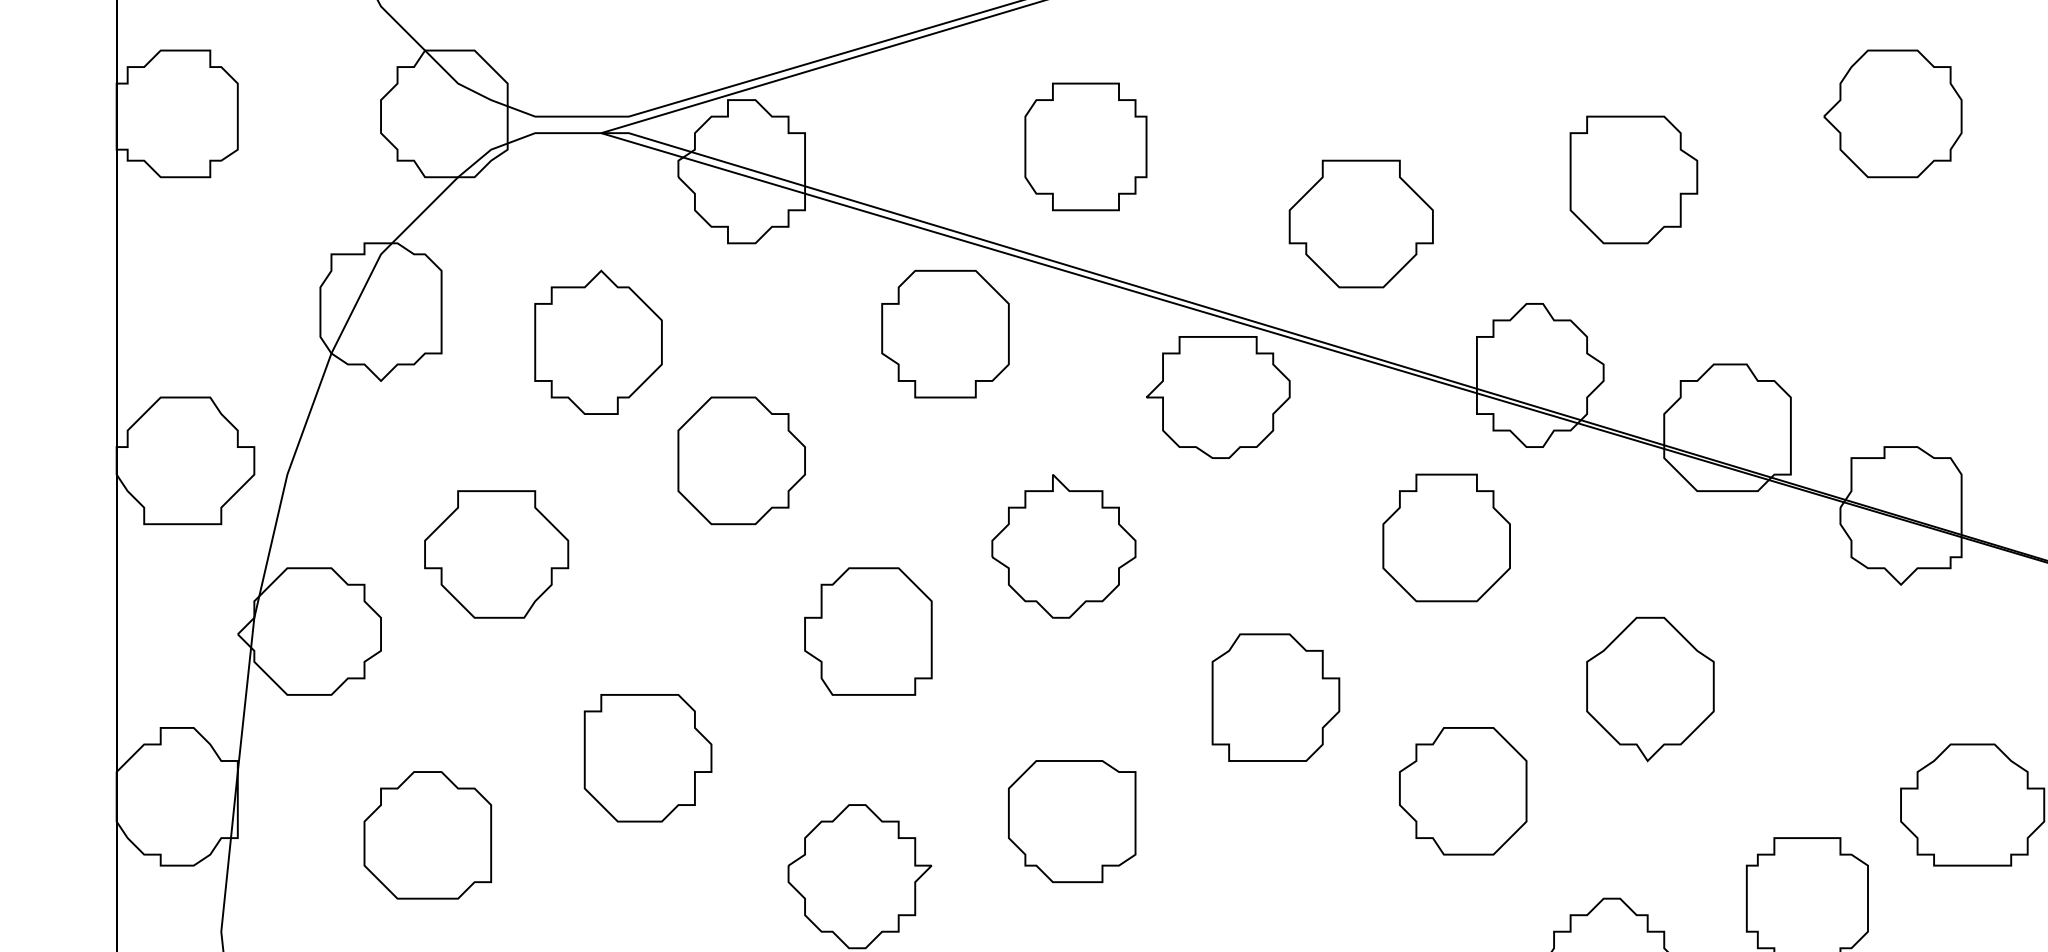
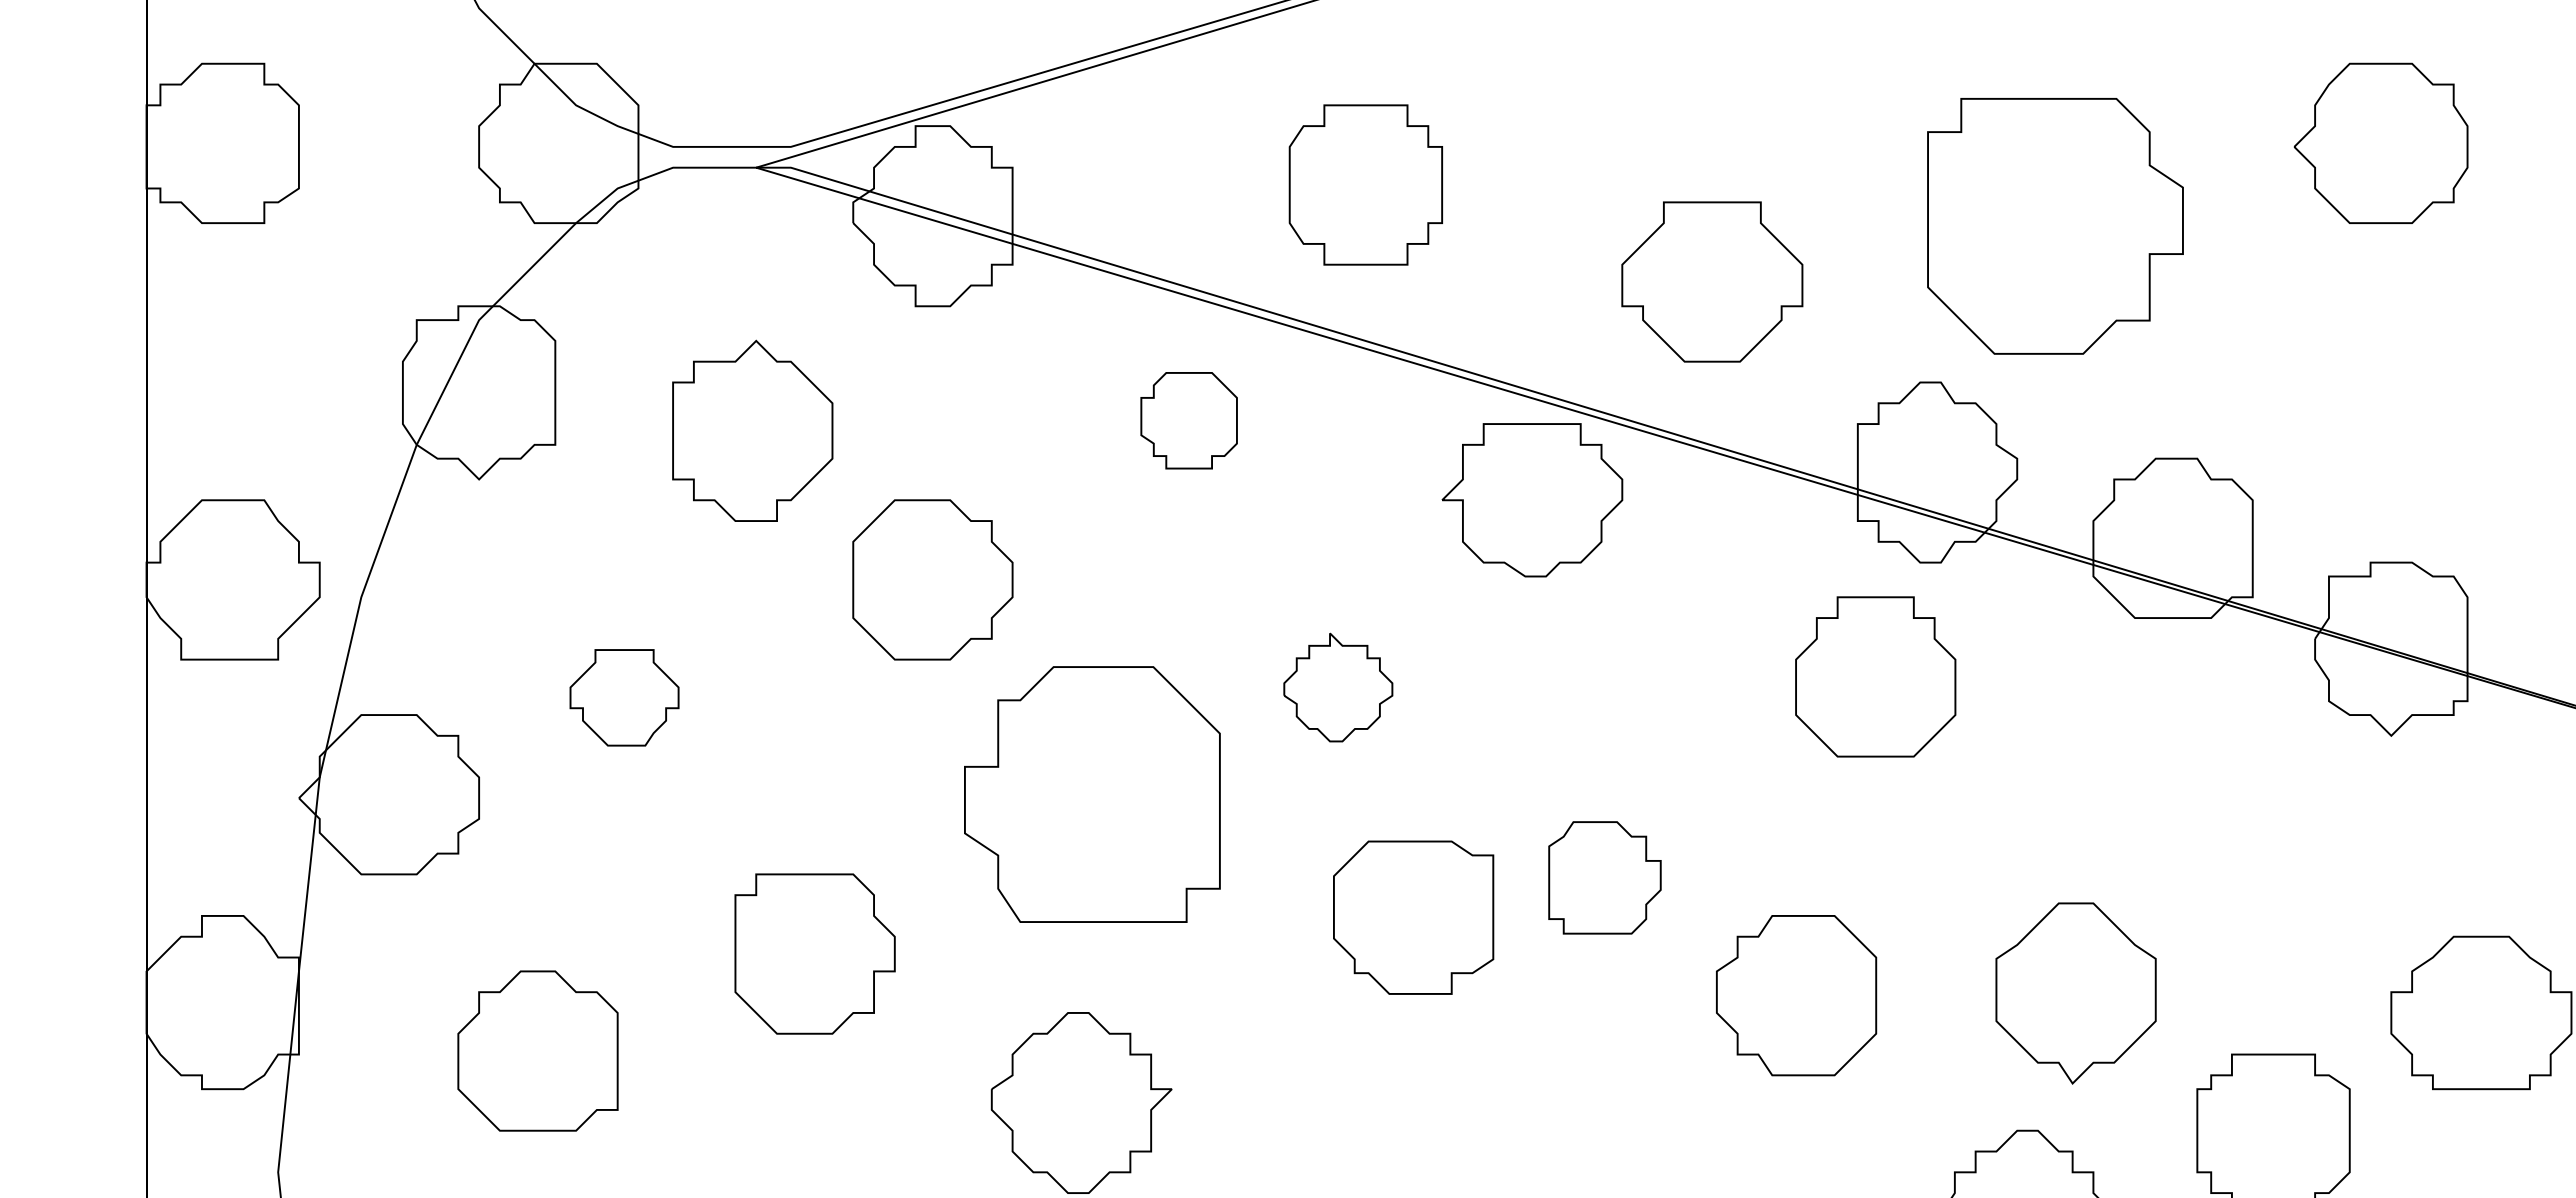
part: (1633, 179) -> (2054, 226), size x1.6
part: (944, 334) -> (1188, 420), size x0.6
part: (1446, 537) -> (1875, 676), moved
part: (1064, 546) -> (1338, 687), size x0.6
part: (496, 554) -> (624, 697), size x0.6
part: (867, 631) -> (1091, 794), size x1.6
part: (1649, 689) -> (2075, 993), moved
part: (1275, 697) -> (1604, 877), size x0.7
part: (1463, 791) -> (1796, 995), moved
part: (1072, 821) -> (1413, 917), moved

